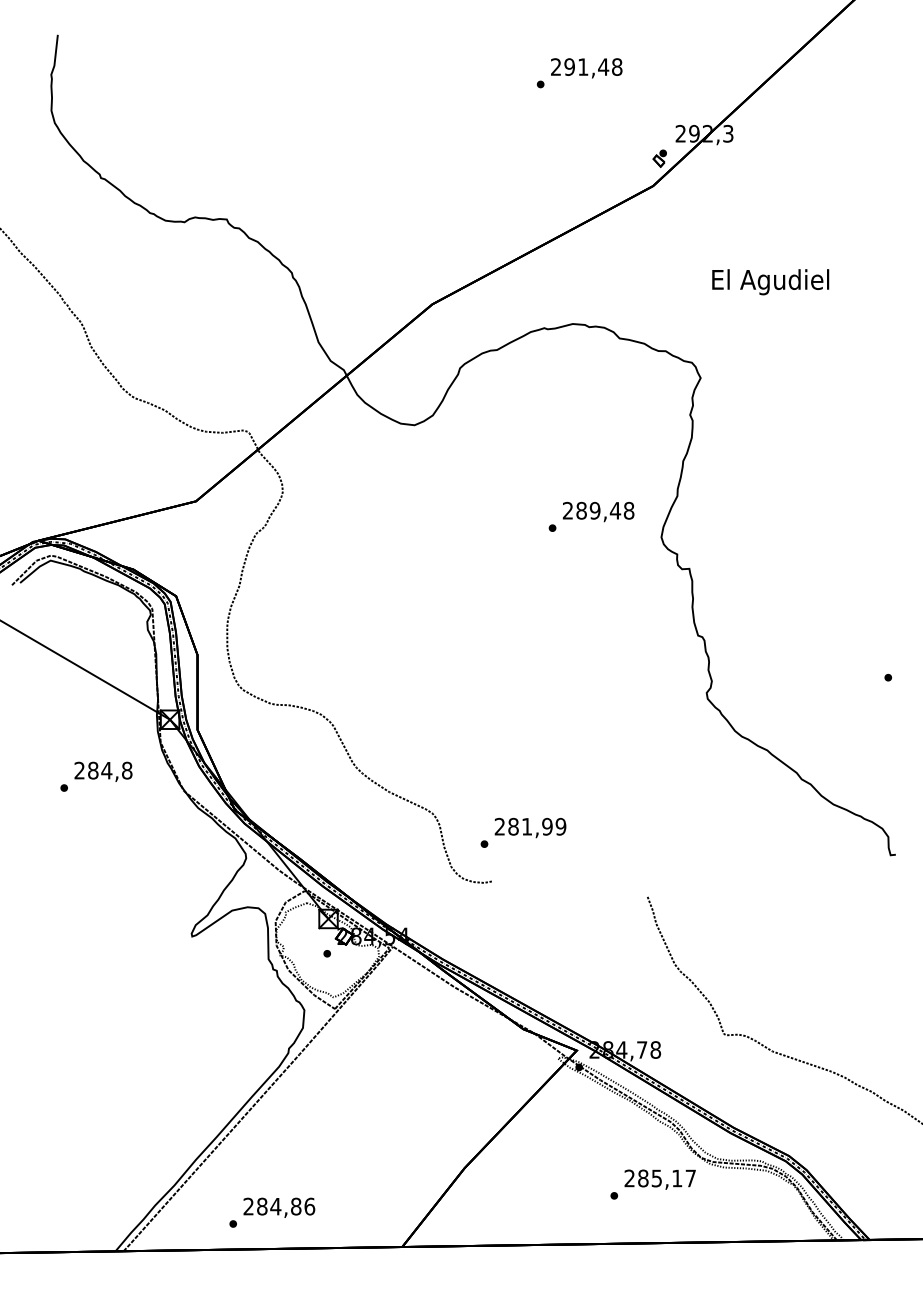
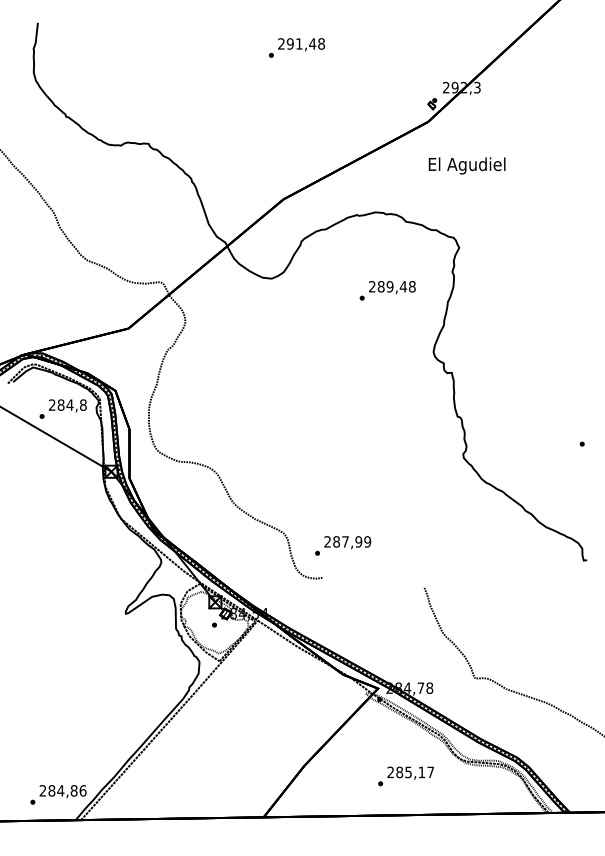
text: (578, 72) -> (296, 47), moved
text: (769, 281) -> (466, 165), moved
text: (591, 516) -> (387, 290), moved
text: (95, 775) -> (62, 408), moved
text: (527, 826) -> (345, 541), 281,99 -> 287,99
text: (652, 1184) -> (405, 776), moved
text: (272, 1212) -> (58, 794), moved

